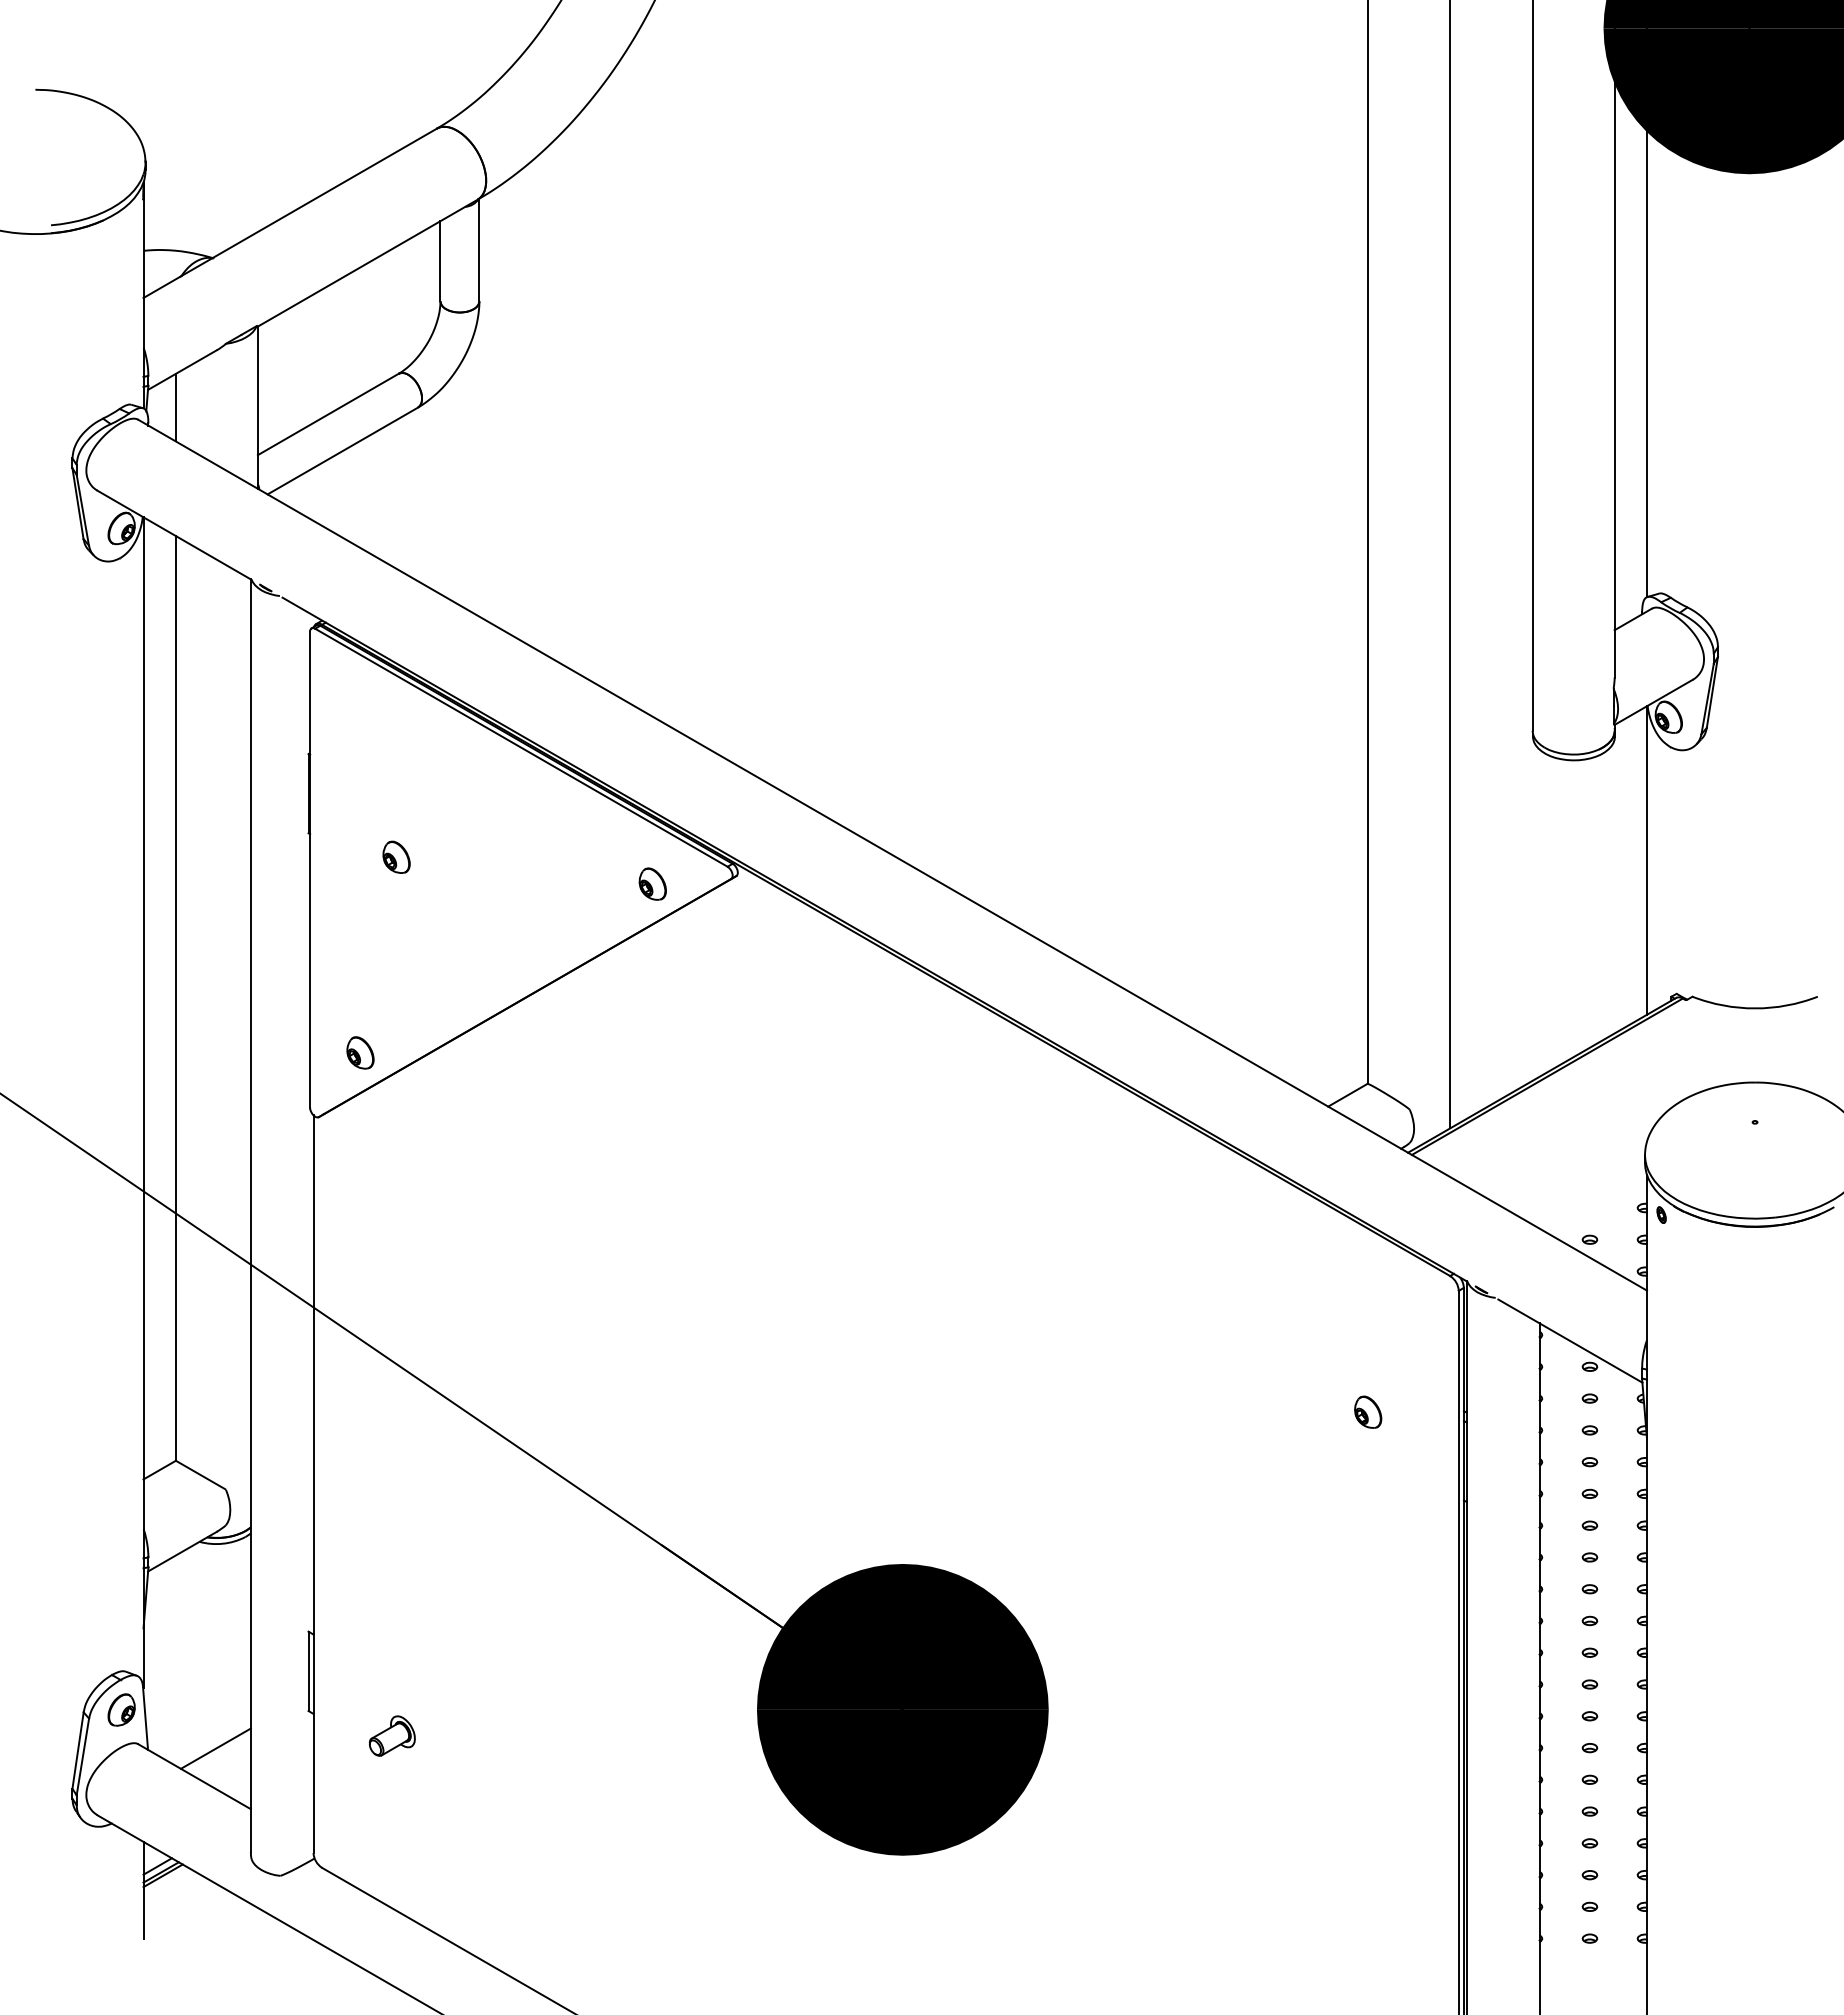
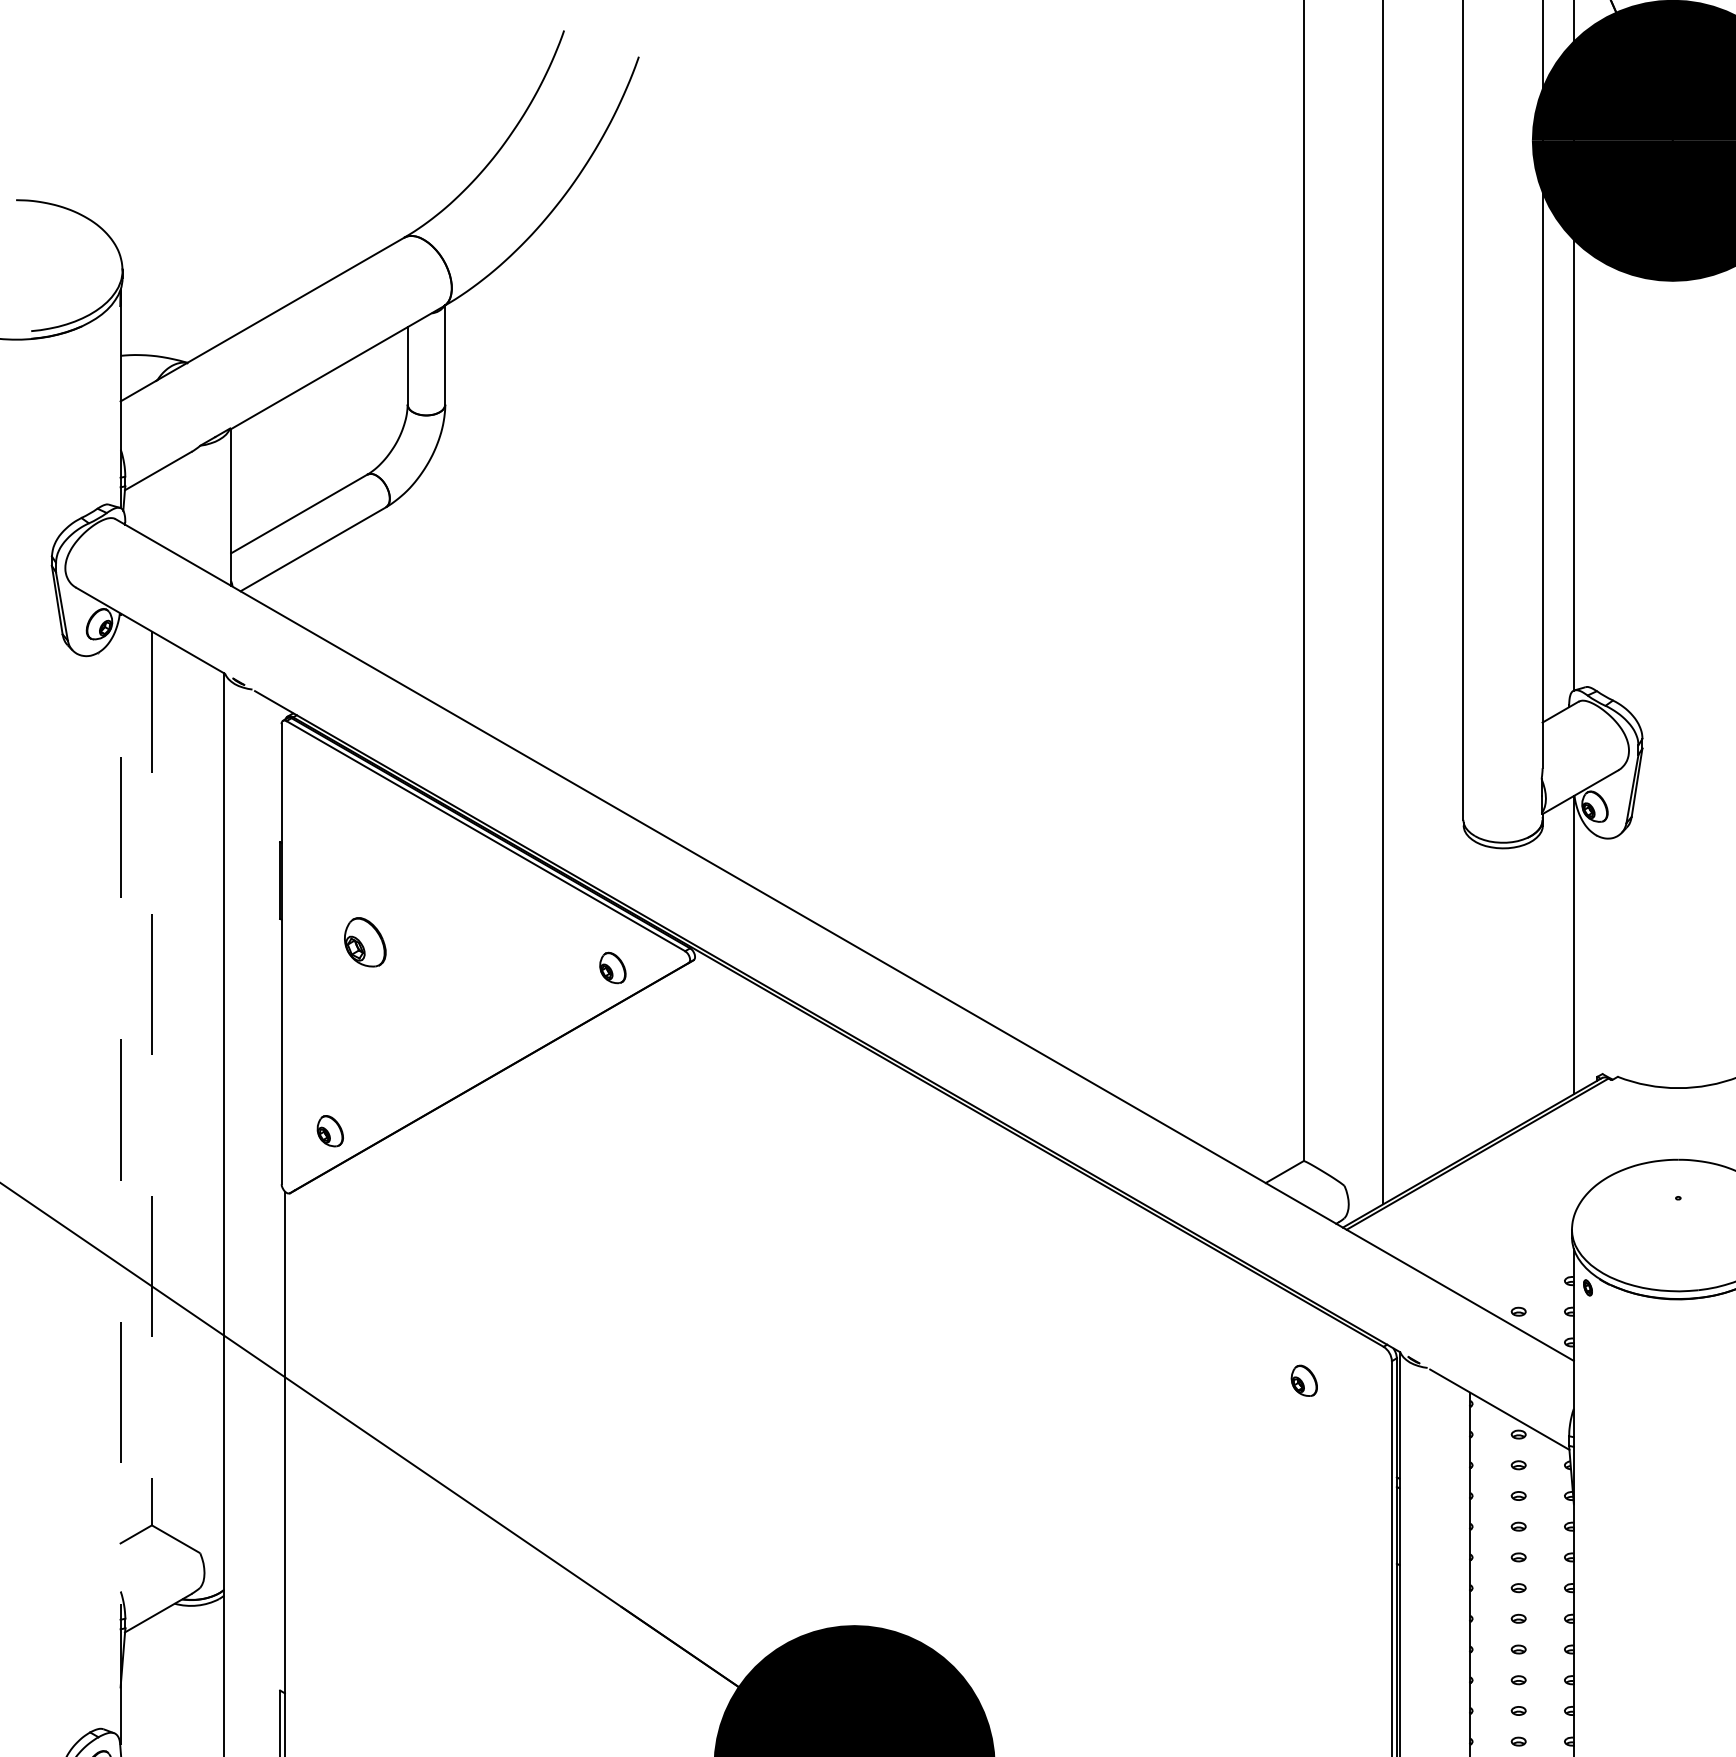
line: (175, 407) -> (151, 507), removed
part: (396, 856) -> (365, 941), size x1.6
line: (175, 998) -> (151, 1078), solid -> dashed
line: (143, 1102) -> (120, 1179), solid -> dashed
part: (1368, 1411) -> (1304, 1380), moved

